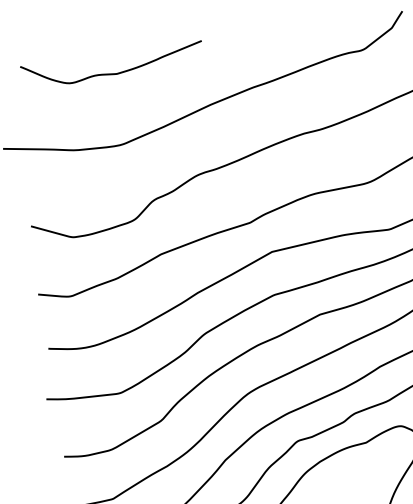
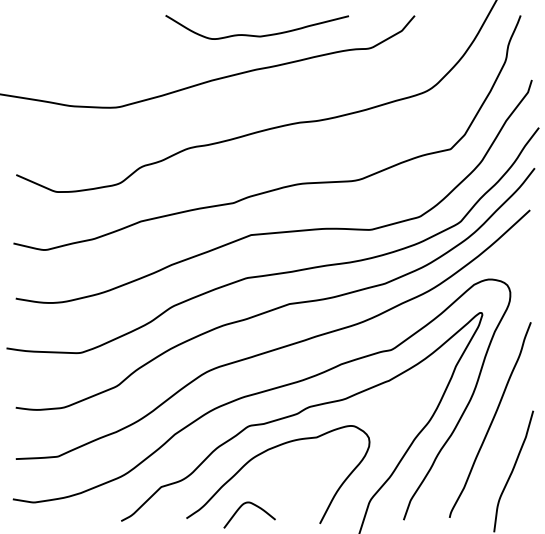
curve: (114, 73) -> (257, 35), moved

